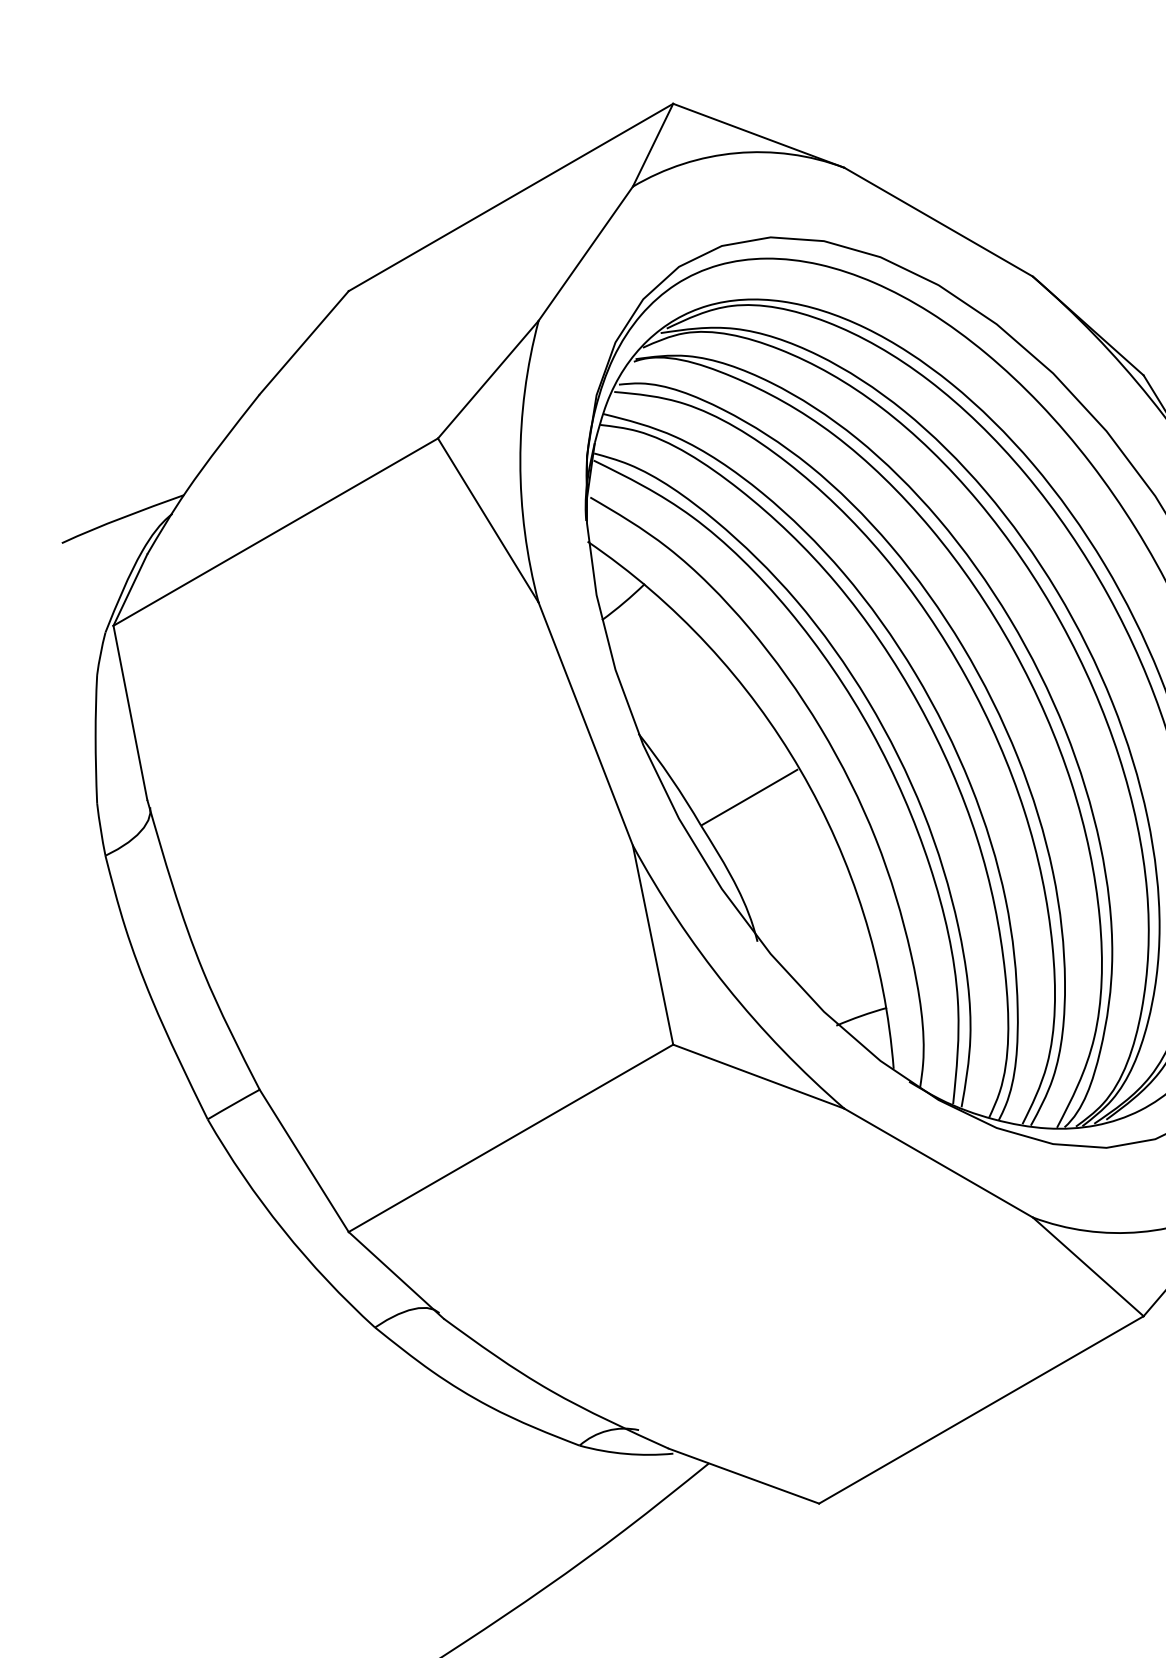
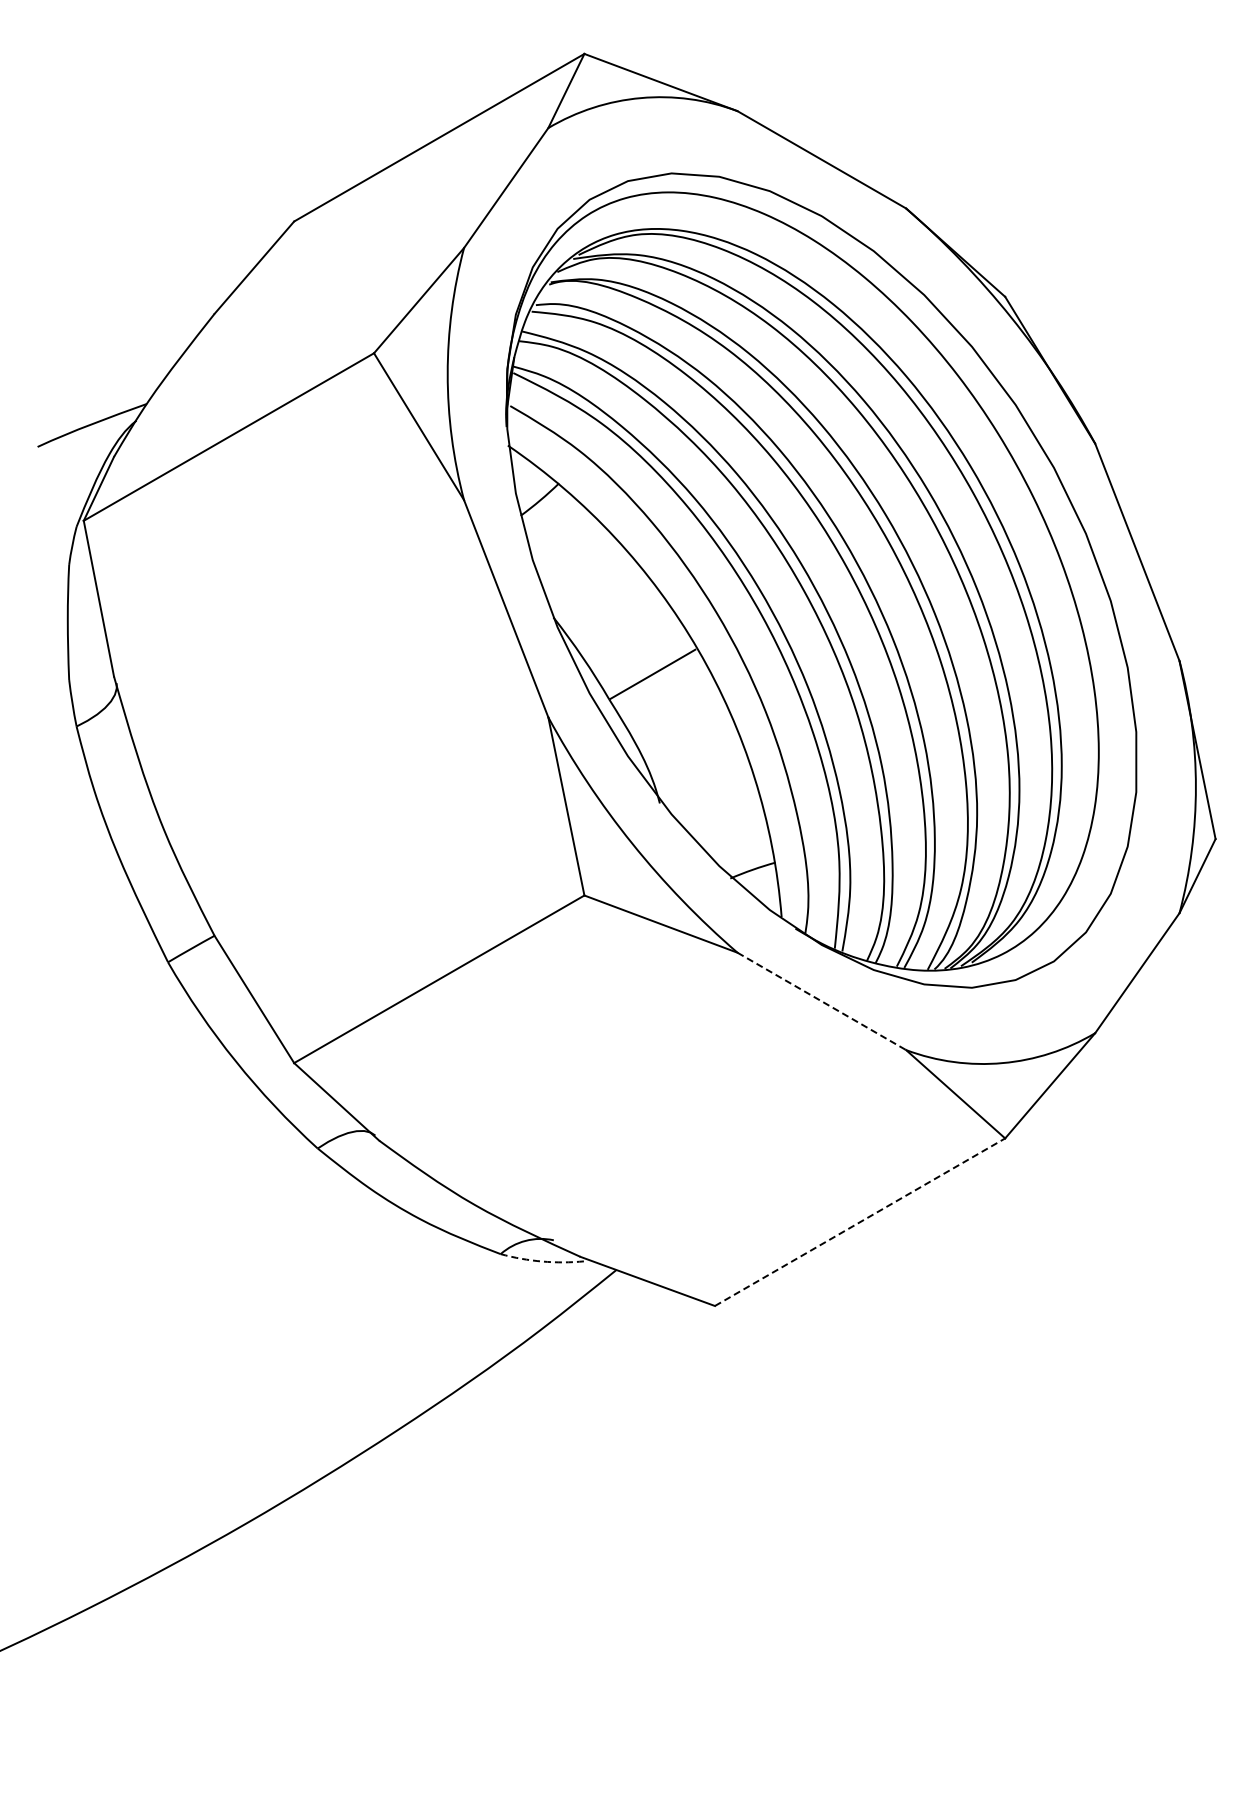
line: (939, 1163) -> (822, 1001), solid -> dashed
line: (981, 1410) -> (860, 1222), solid -> dashed
arc: (626, 1453) -> (542, 1261), solid -> dashed

